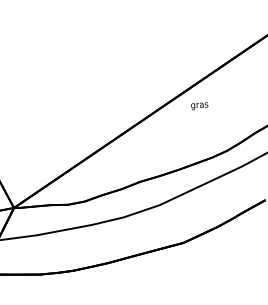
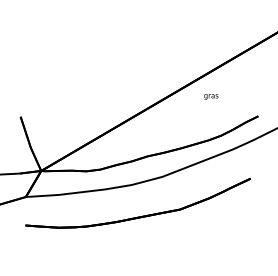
text: (199, 105) -> (211, 96), moved

